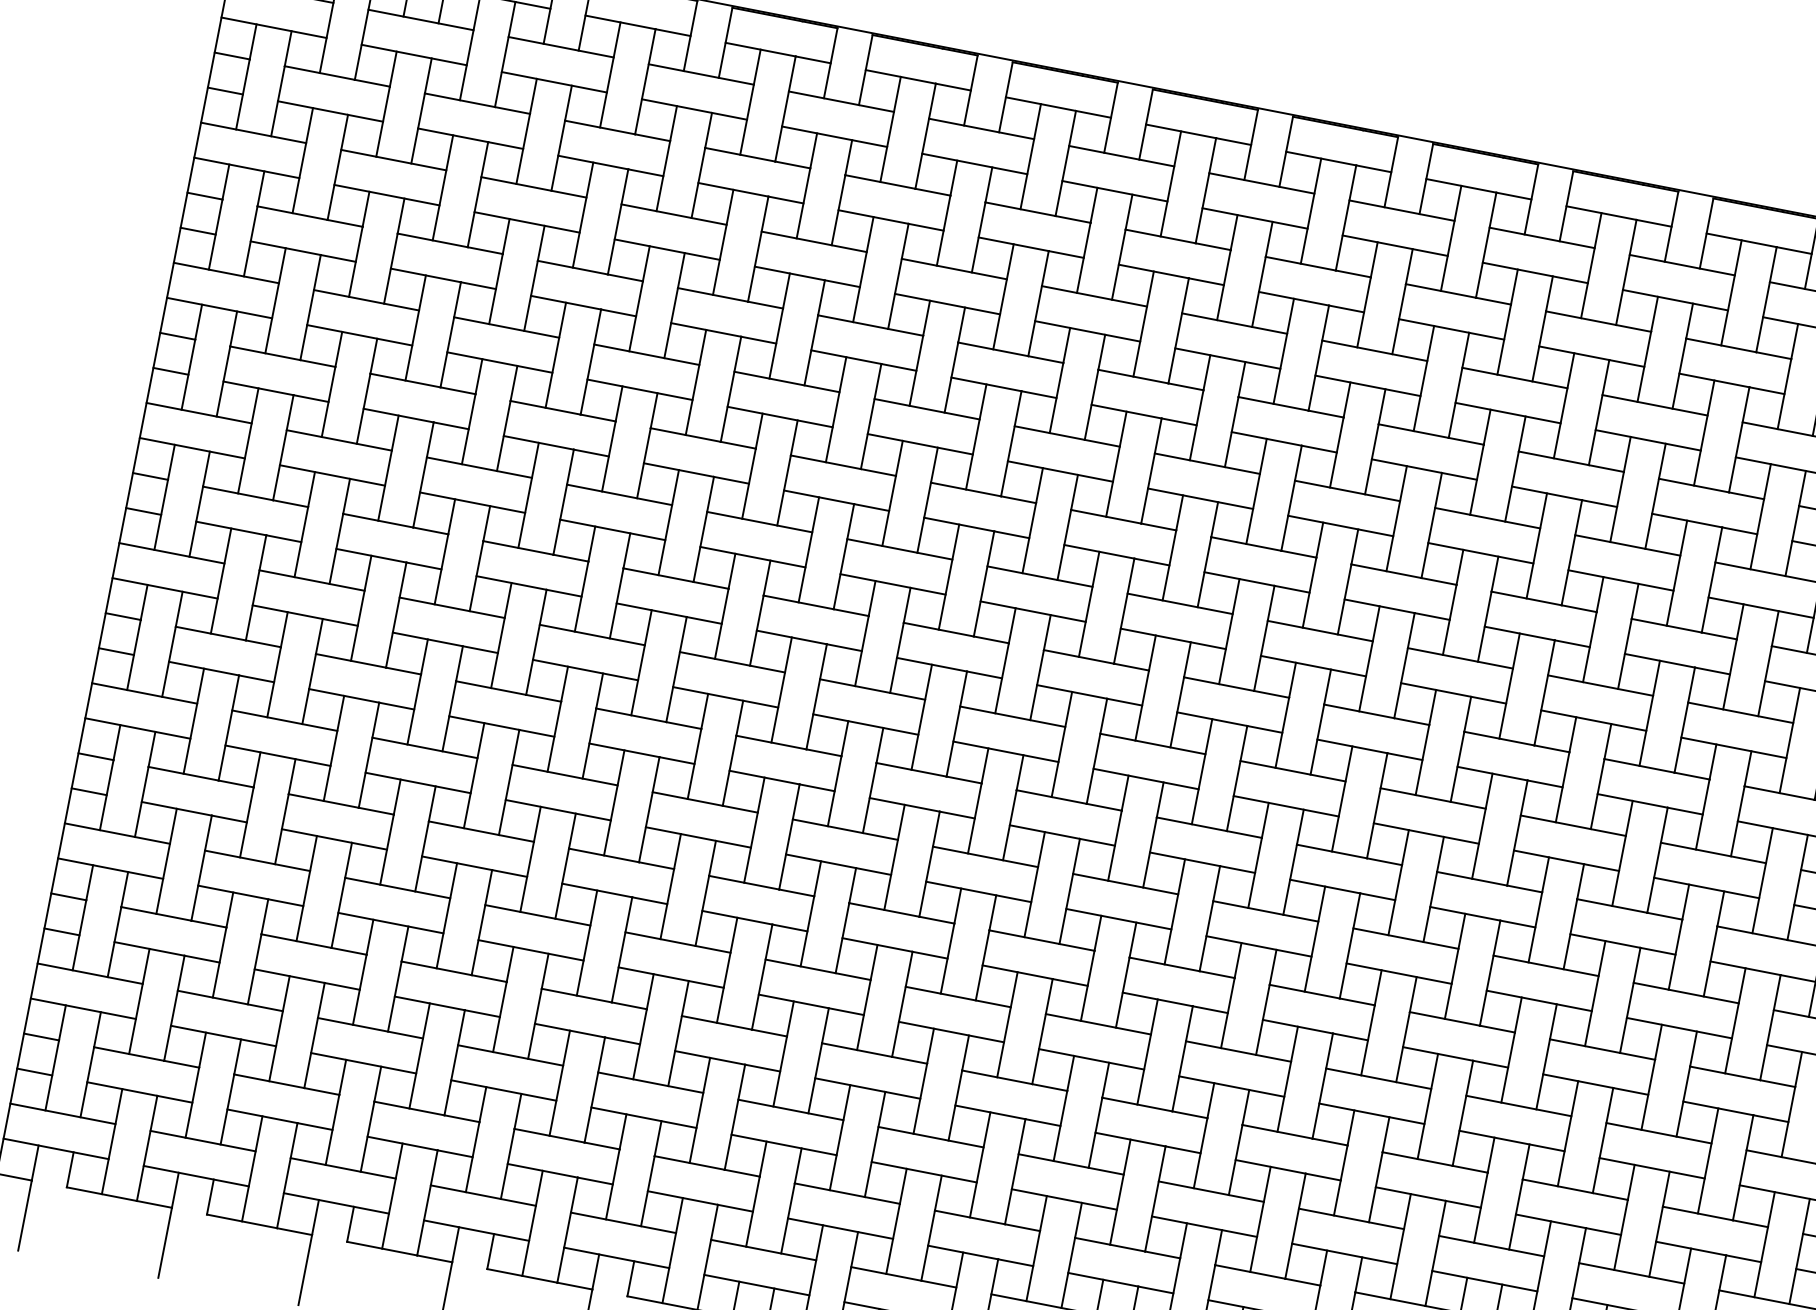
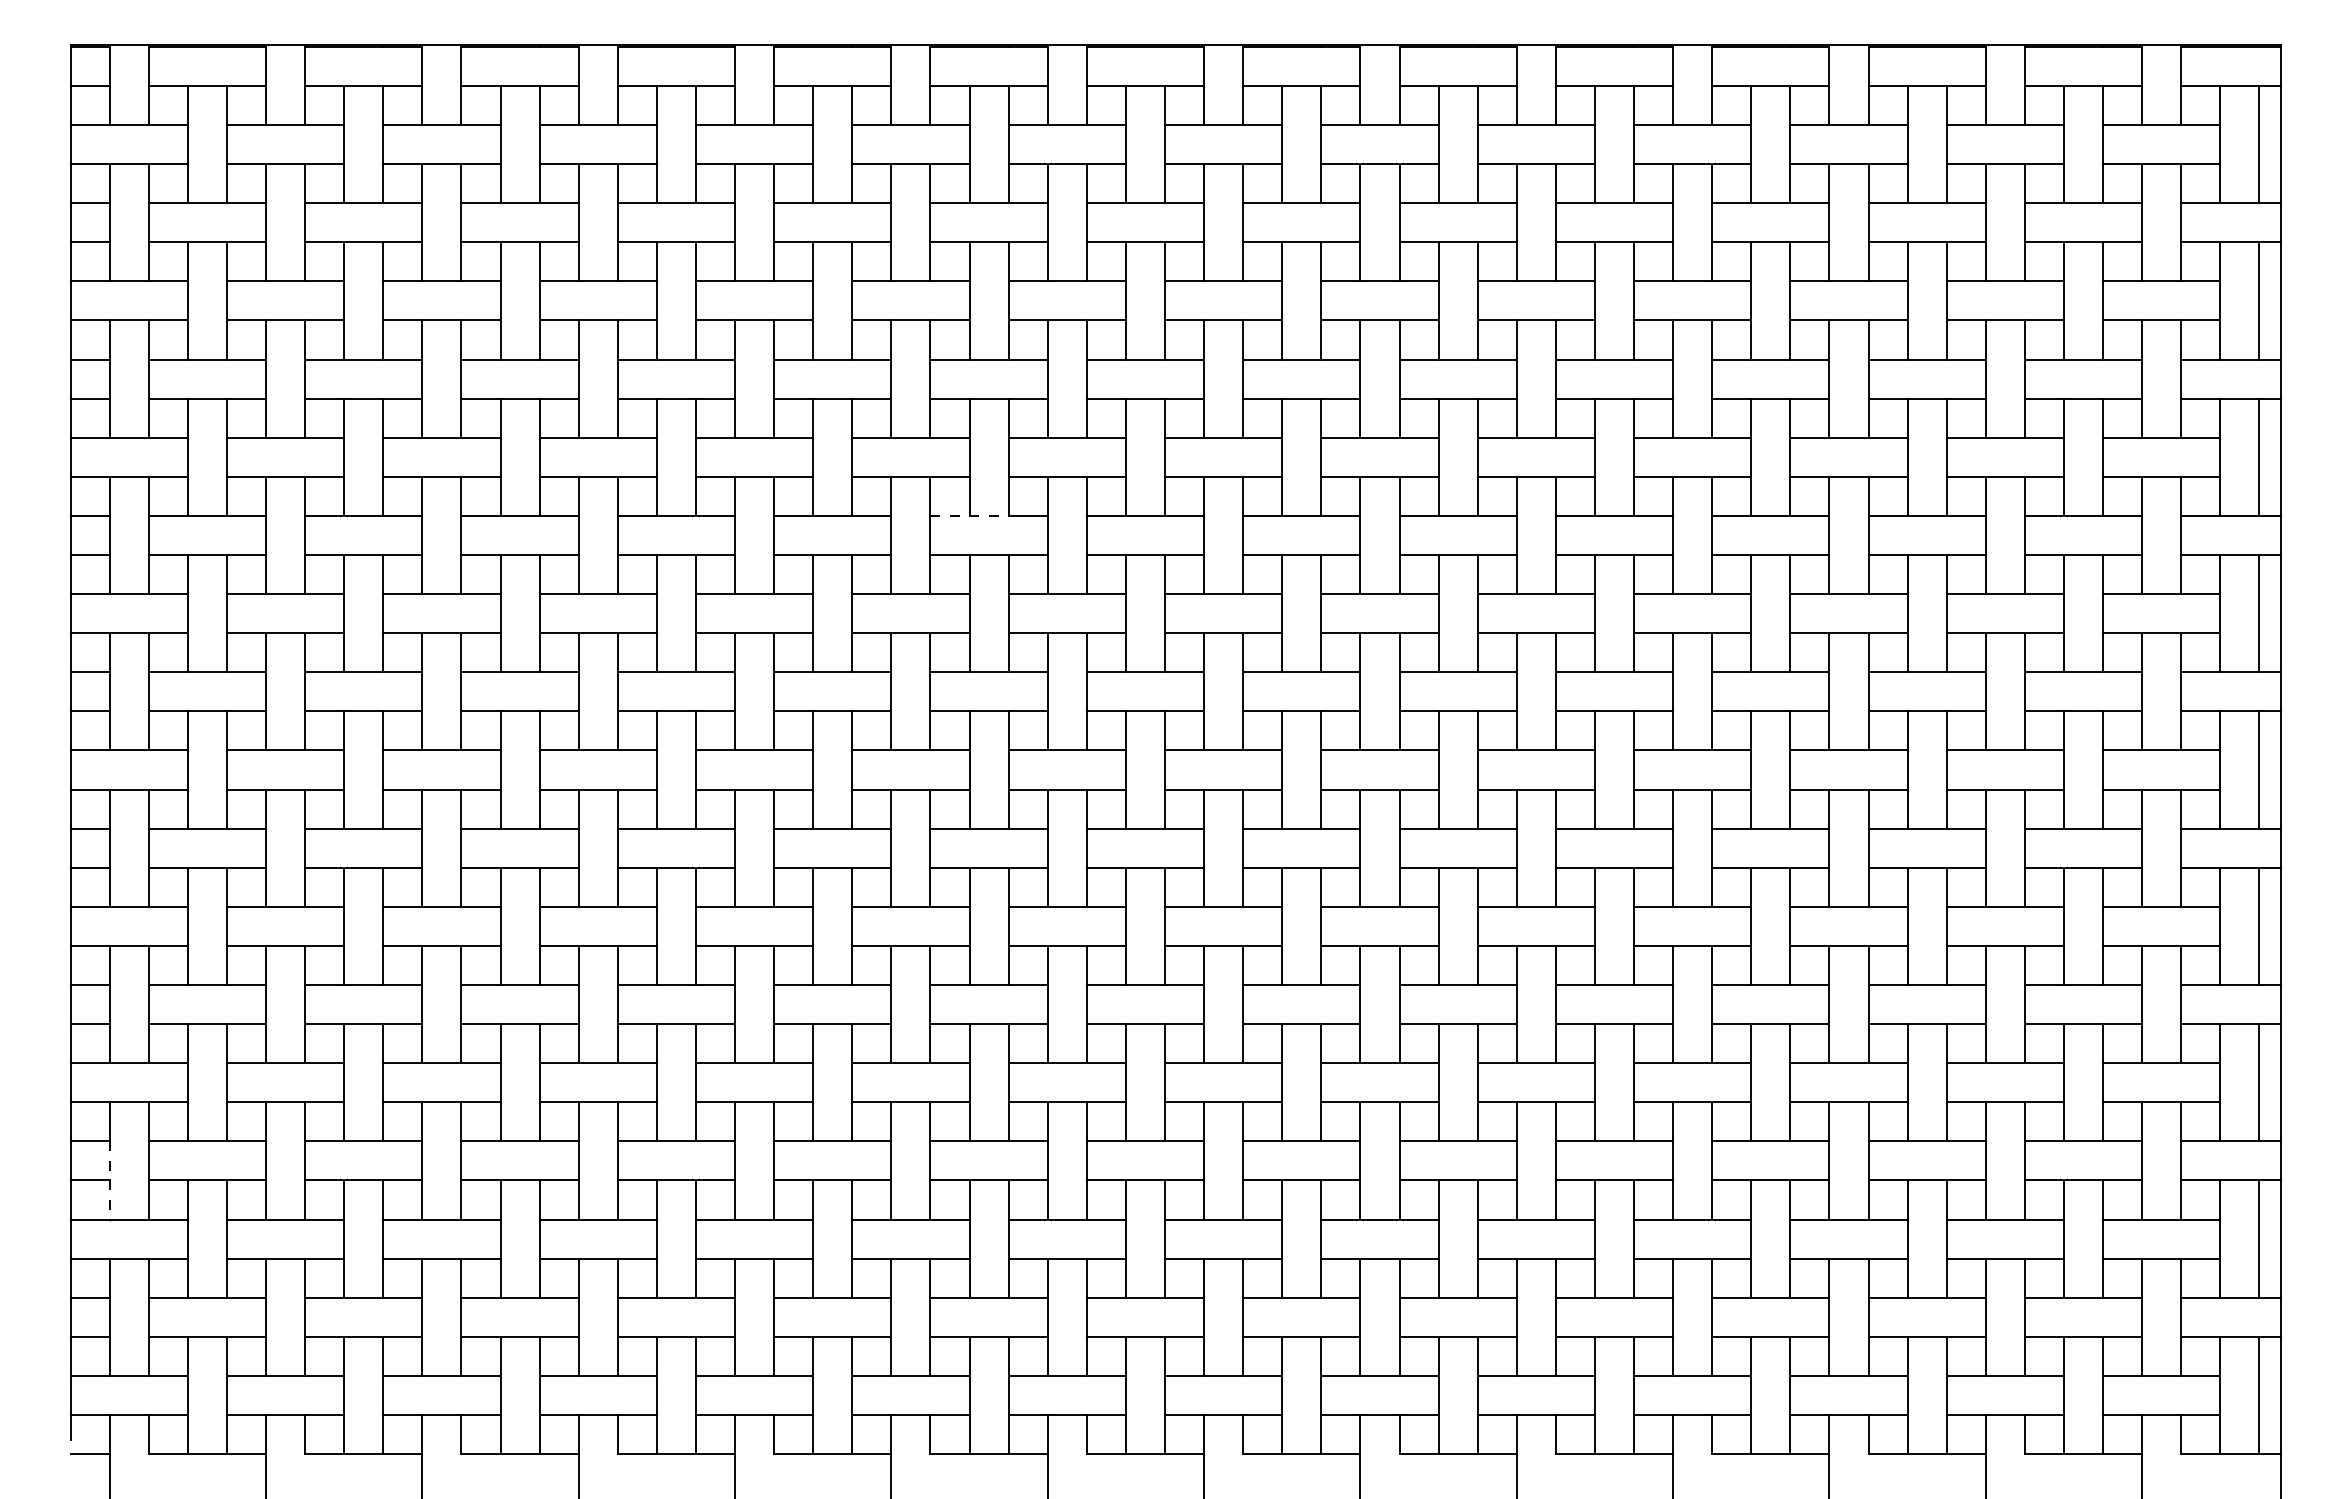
line: (966, 489) -> (970, 515), solid -> dashed
line: (79, 935) -> (109, 1180), solid -> dashed

